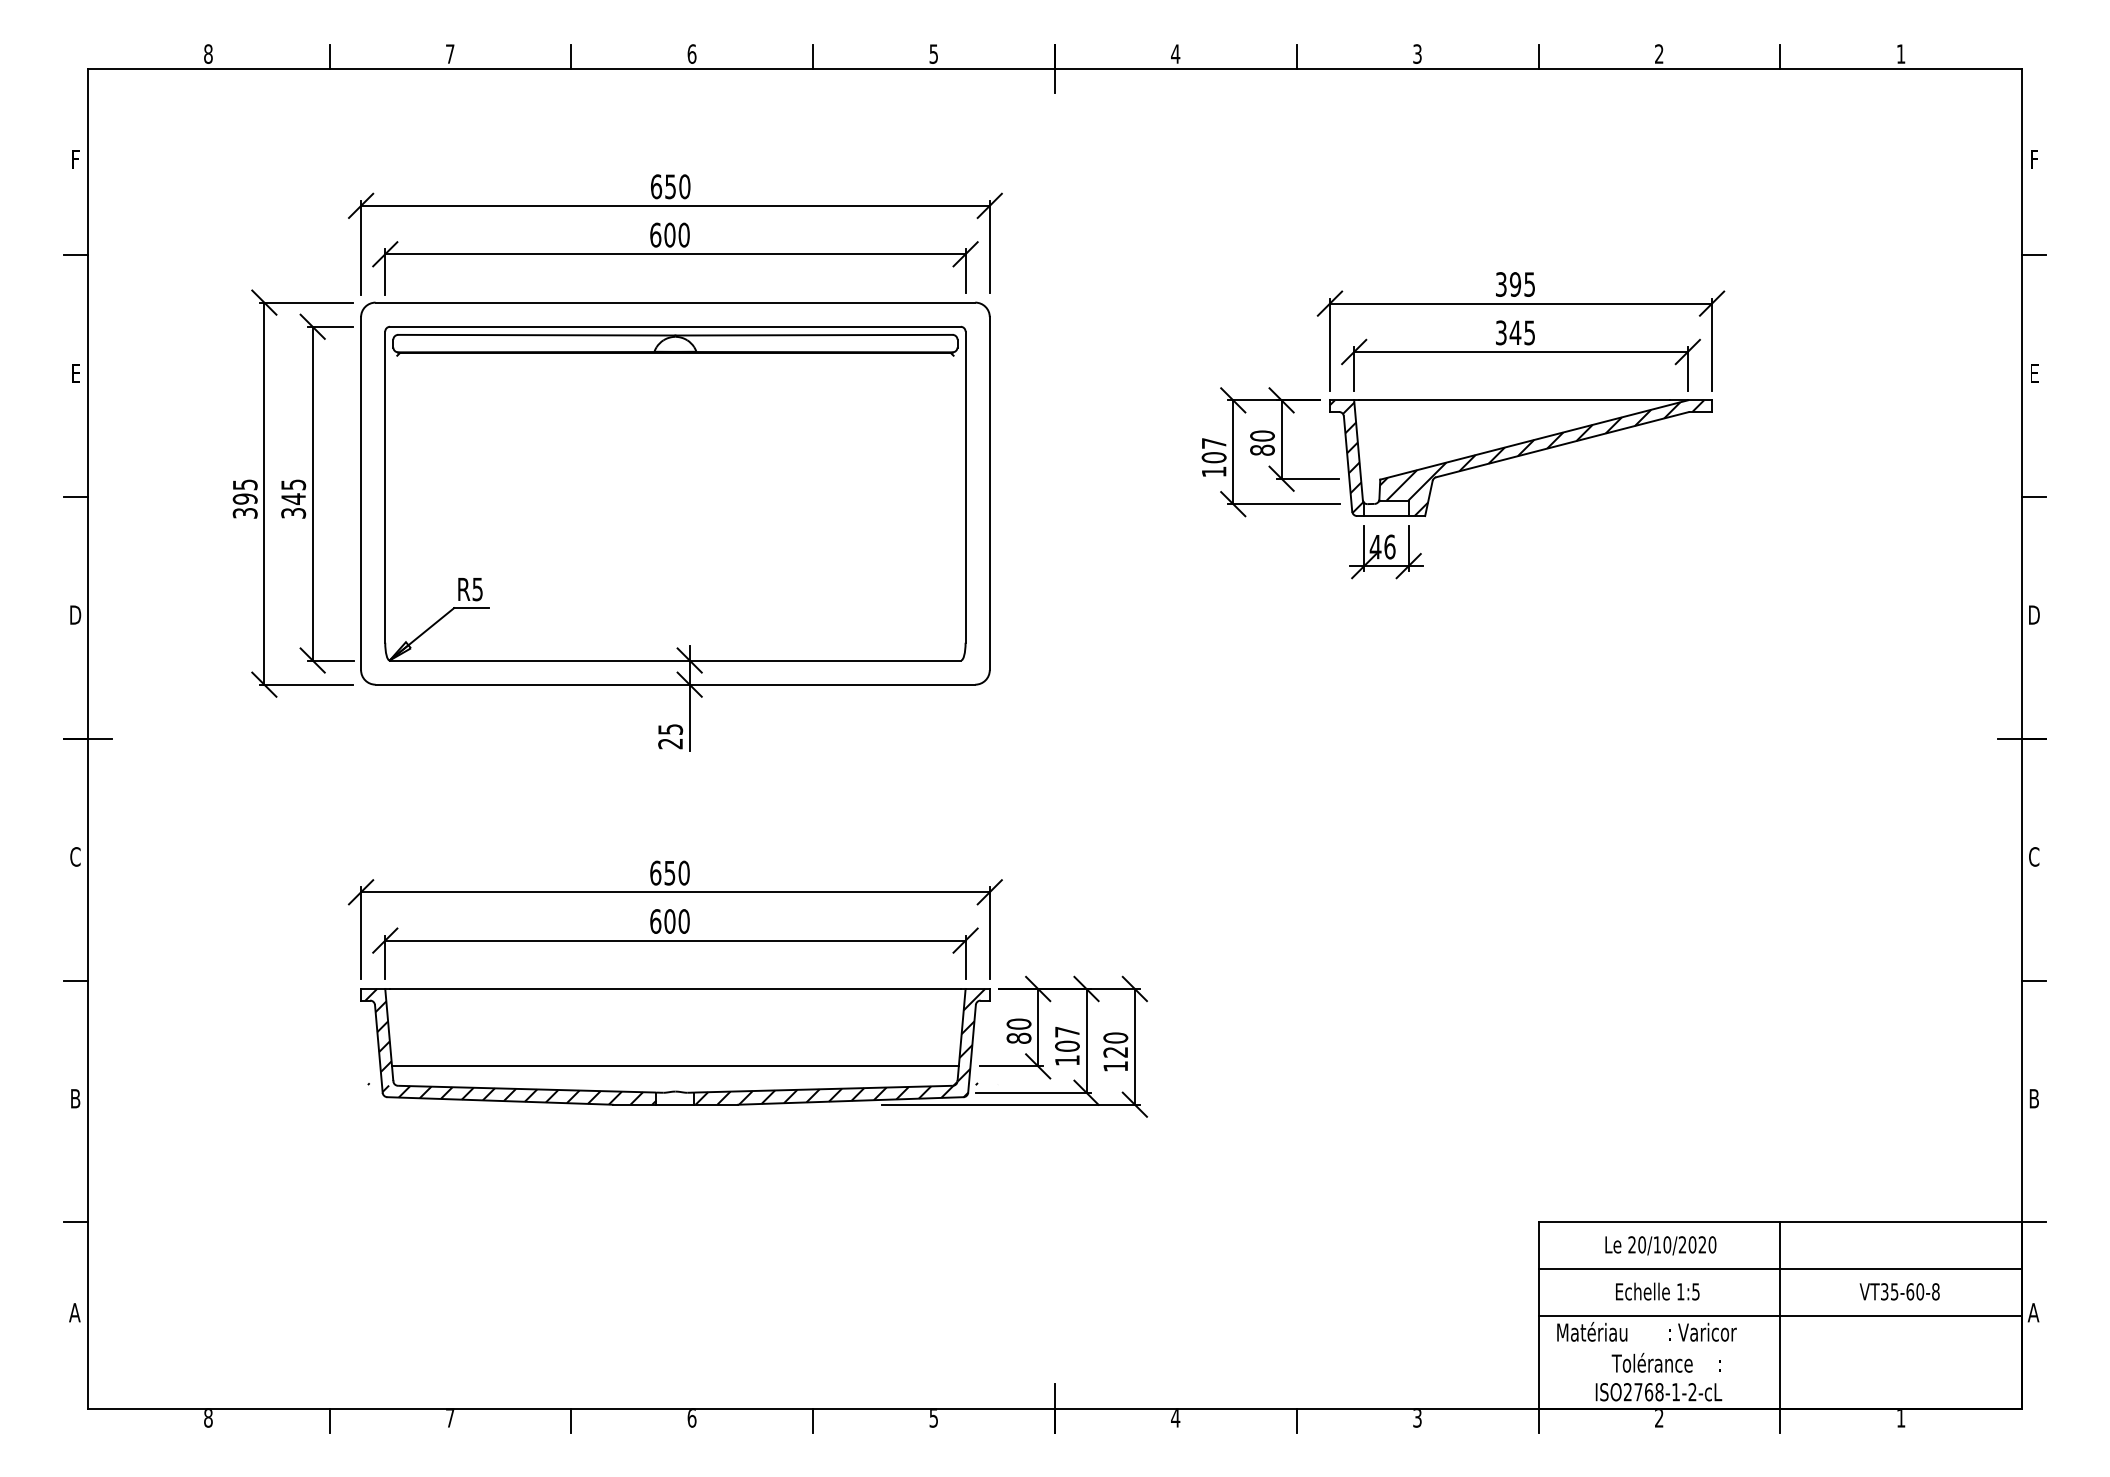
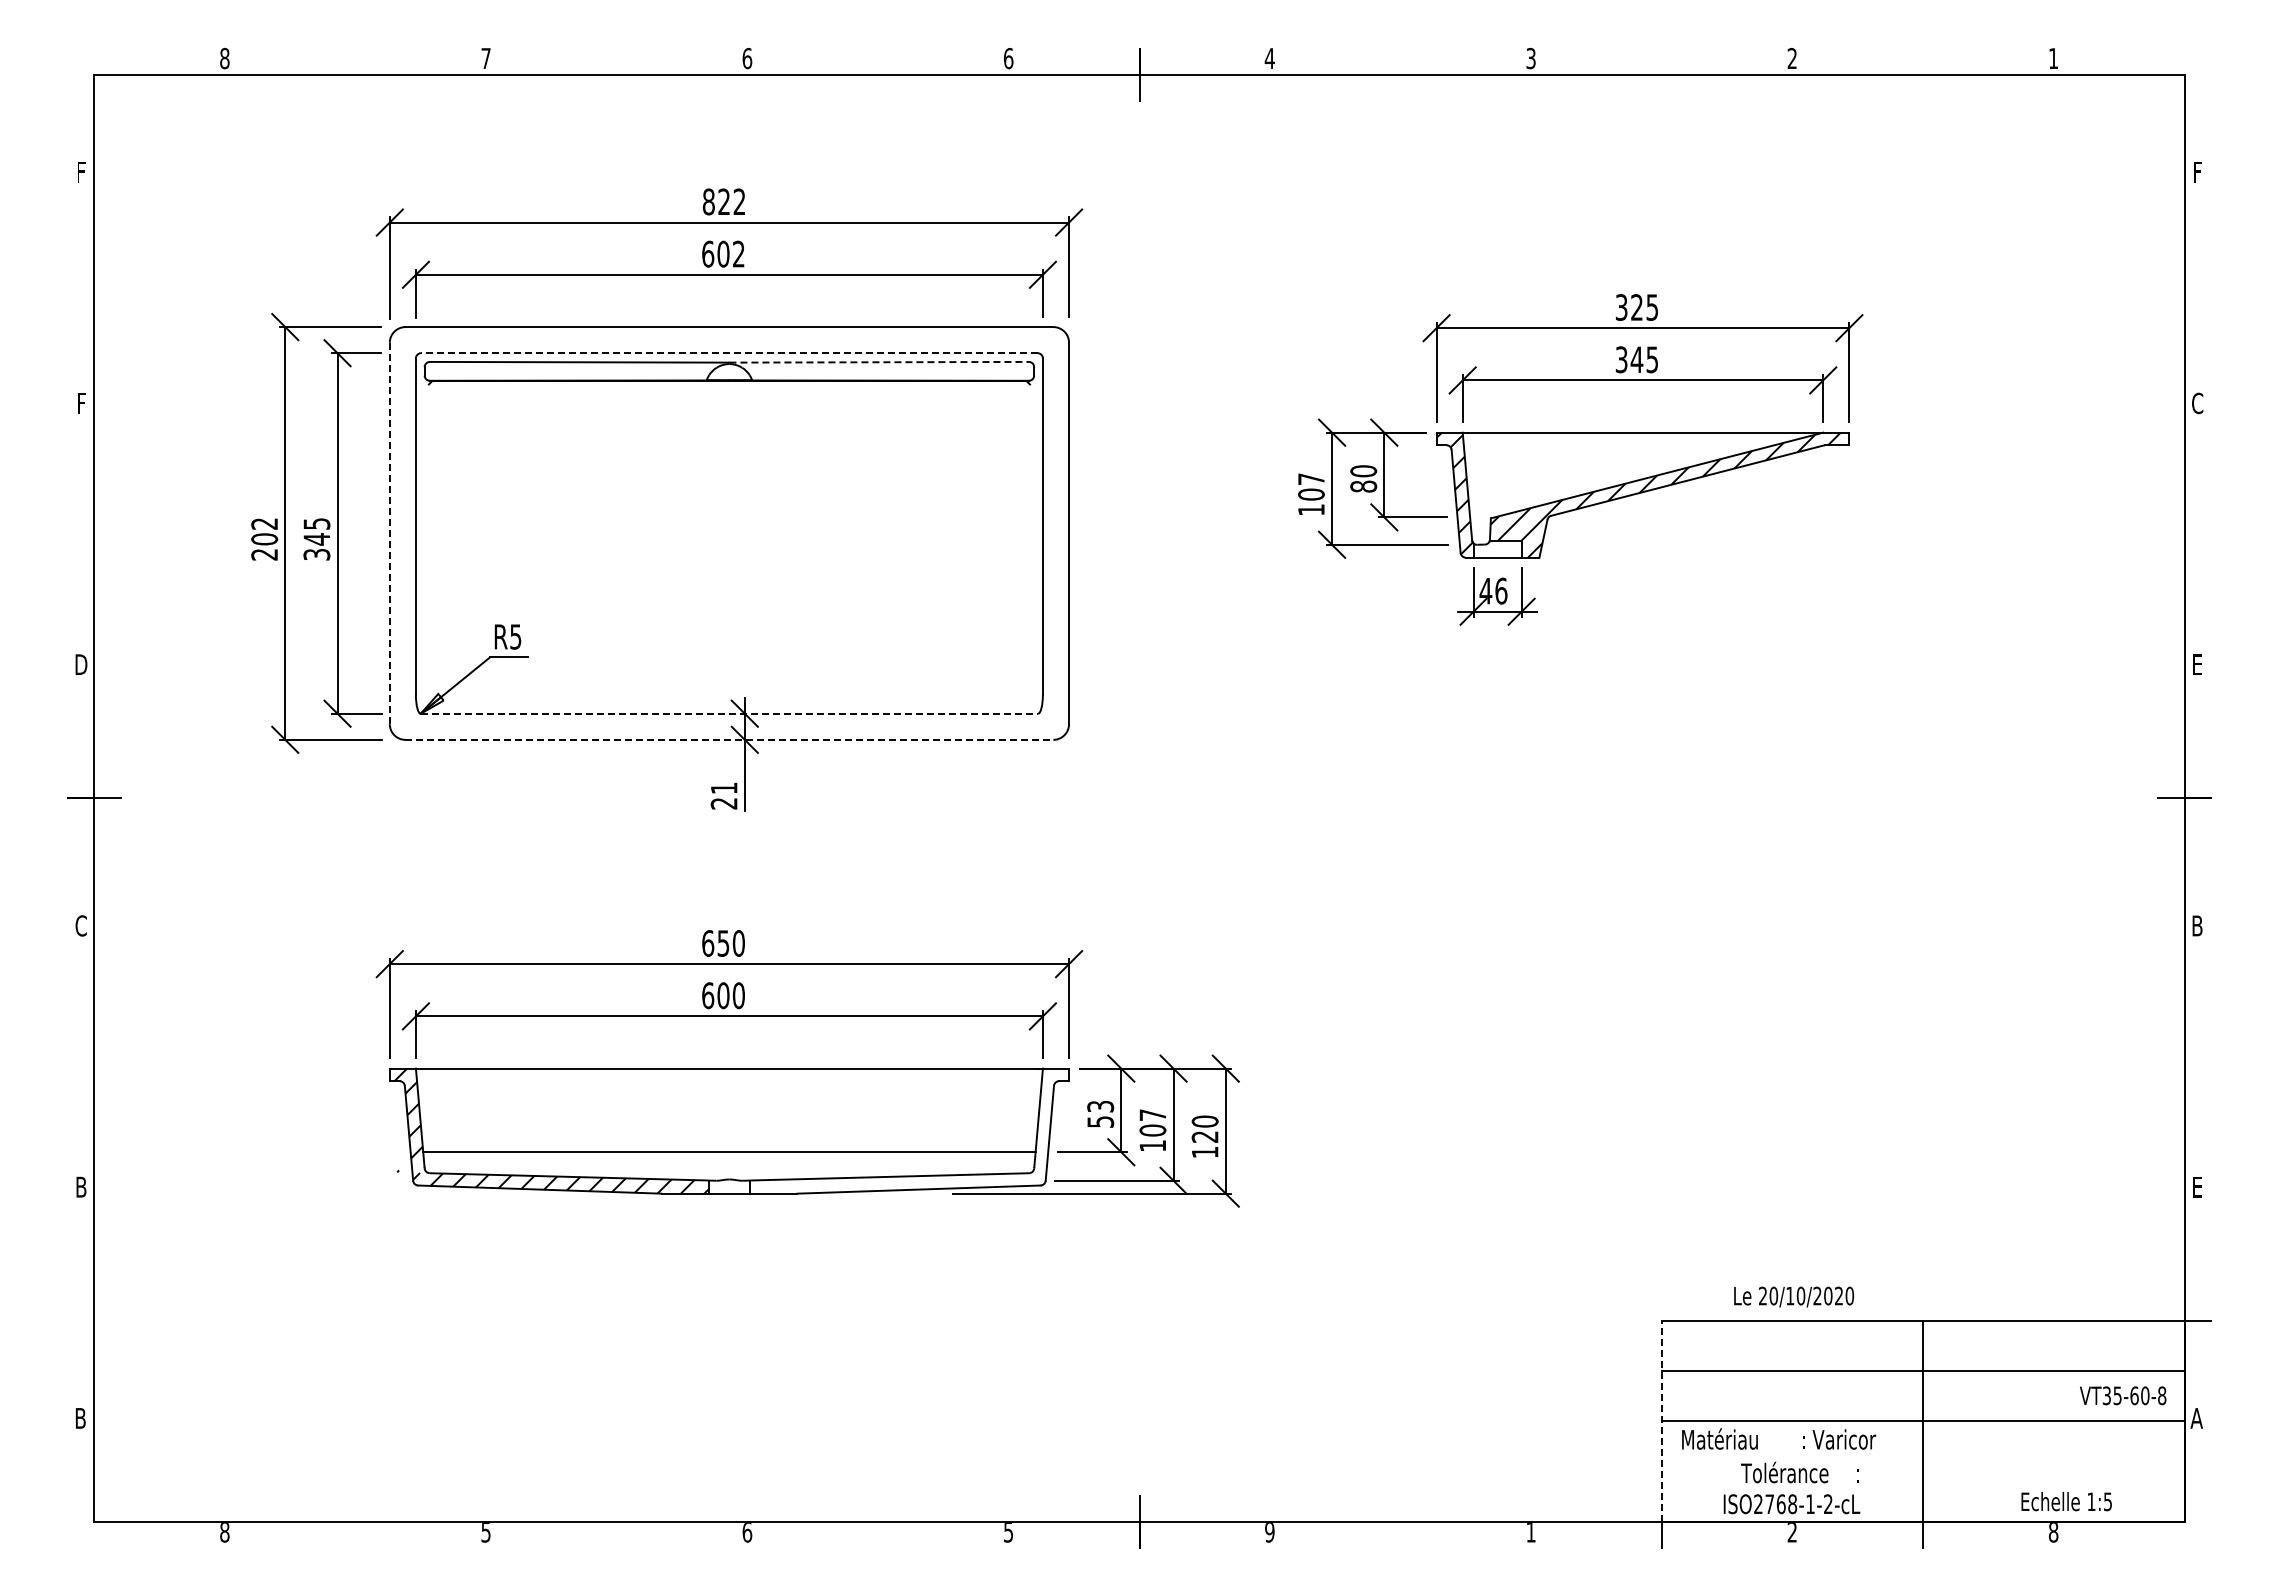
text: (933, 54) -> (1008, 58), 5 -> 6
line: (329, 56) -> (355, 61), removed
line: (570, 56) -> (616, 61), removed
line: (813, 56) -> (878, 61), removed
line: (1296, 56) -> (1400, 61), removed
line: (1539, 56) -> (1662, 61), removed
line: (1780, 56) -> (1923, 61), removed
text: (669, 186) -> (723, 201), 650 -> 822
text: (683, 234) -> (738, 253), 600 -> 602
line: (75, 254) -> (81, 275), removed
line: (2034, 254) -> (2197, 275), removed
text: (1515, 284) -> (1637, 307), 395 -> 325
line: (674, 327) -> (728, 353), solid -> dashed
line: (814, 335) -> (879, 362), solid -> dashed
text: (75, 373) -> (81, 403), E -> F
text: (2034, 373) -> (2197, 403), E -> C
line: (360, 493) -> (389, 533), solid -> dashed
line: (75, 497) -> (81, 537), removed
line: (2034, 497) -> (2197, 537), removed
text: (245, 499) -> (264, 539), 395 -> 202
text: (2034, 614) -> (2197, 664), D -> E
line: (675, 660) -> (729, 713), solid -> dashed
line: (675, 684) -> (729, 739), solid -> dashed
text: (670, 729) -> (724, 788), 25 -> 21
text: (2033, 856) -> (2196, 925), C -> B
line: (75, 980) -> (81, 1059), removed
line: (2034, 980) -> (2197, 1059), removed
text: (1018, 1030) -> (1100, 1113), 80 -> 53
hatch: (846, 1046) -> (914, 1130), removed
text: (2034, 1098) -> (2197, 1186), B -> E
line: (75, 1222) -> (81, 1320), removed
text: (1661, 1245) -> (1794, 1296), moved
text: (1657, 1291) -> (2066, 1501), moved
text: (1900, 1291) -> (2123, 1395), moved
text: (74, 1312) -> (80, 1418), A -> B
line: (1539, 1315) -> (1662, 1421), solid -> dashed
text: (449, 1418) -> (485, 1532), 7 -> 5
text: (1175, 1418) -> (1269, 1532), 4 -> 9
text: (1416, 1418) -> (1530, 1532), 3 -> 1
text: (1900, 1418) -> (2053, 1532), 1 -> 8
line: (329, 1421) -> (355, 1535), removed
line: (570, 1421) -> (616, 1535), removed
line: (813, 1421) -> (878, 1535), removed
line: (1296, 1421) -> (1400, 1535), removed

